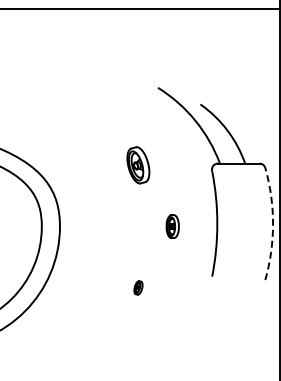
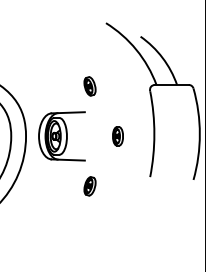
part: (138, 165) -> (90, 86), size x0.62
arc: (273, 224) -> (200, 134), dashed -> solid
part: (103, 226) -> (61, 136), added
part: (138, 287) -> (90, 186), size x1.67

